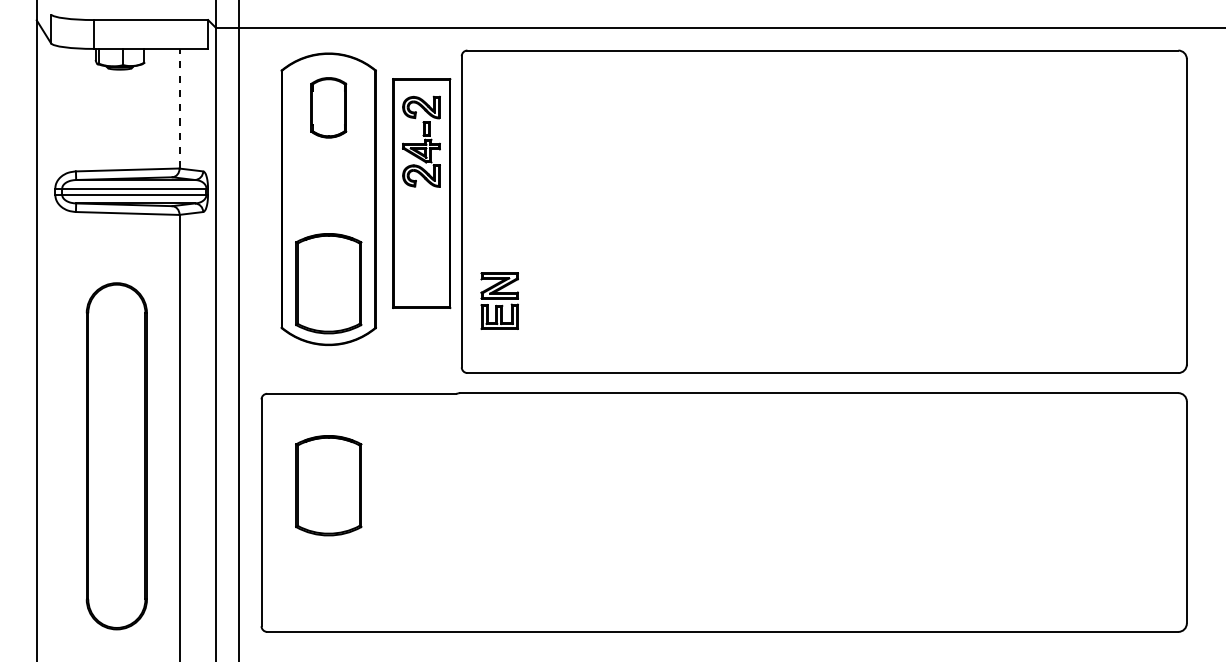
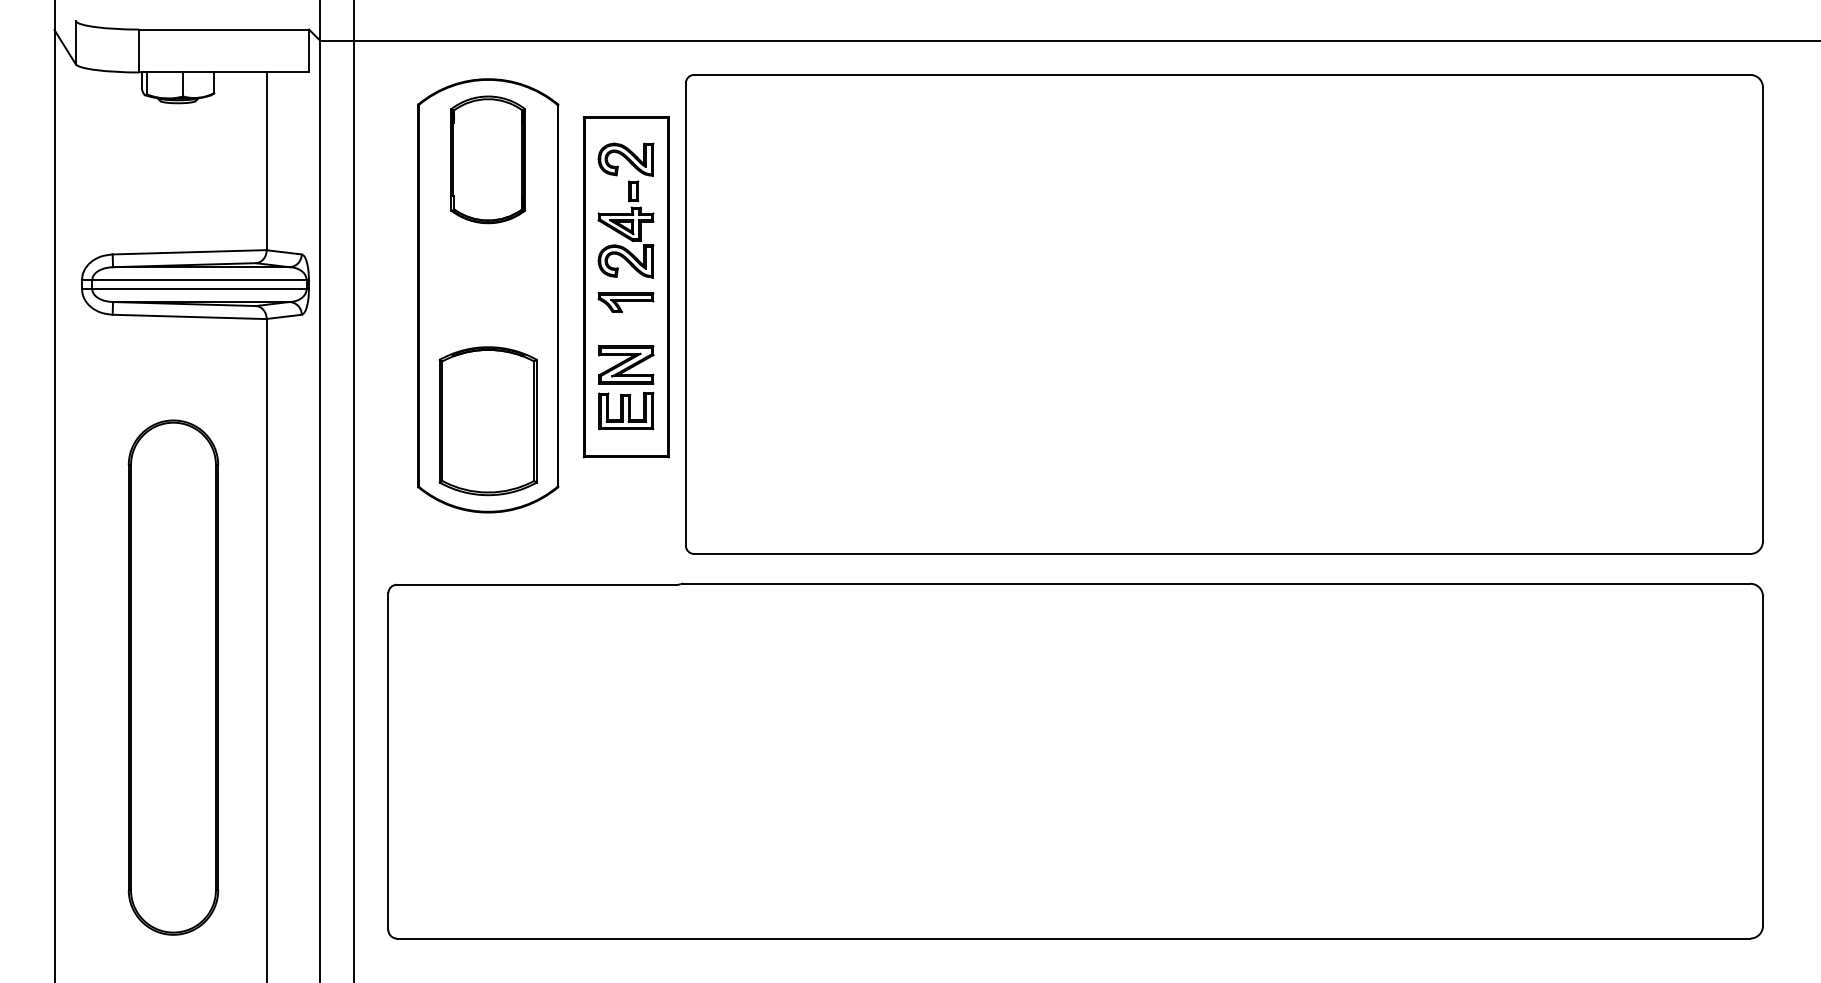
part: (328, 107) -> (487, 159), size x1.43
line: (179, 108) -> (266, 160), dashed -> solid
part: (421, 203) -> (626, 302), added
part: (499, 300) -> (626, 386), moved
part: (328, 485) -> (487, 721), removed

